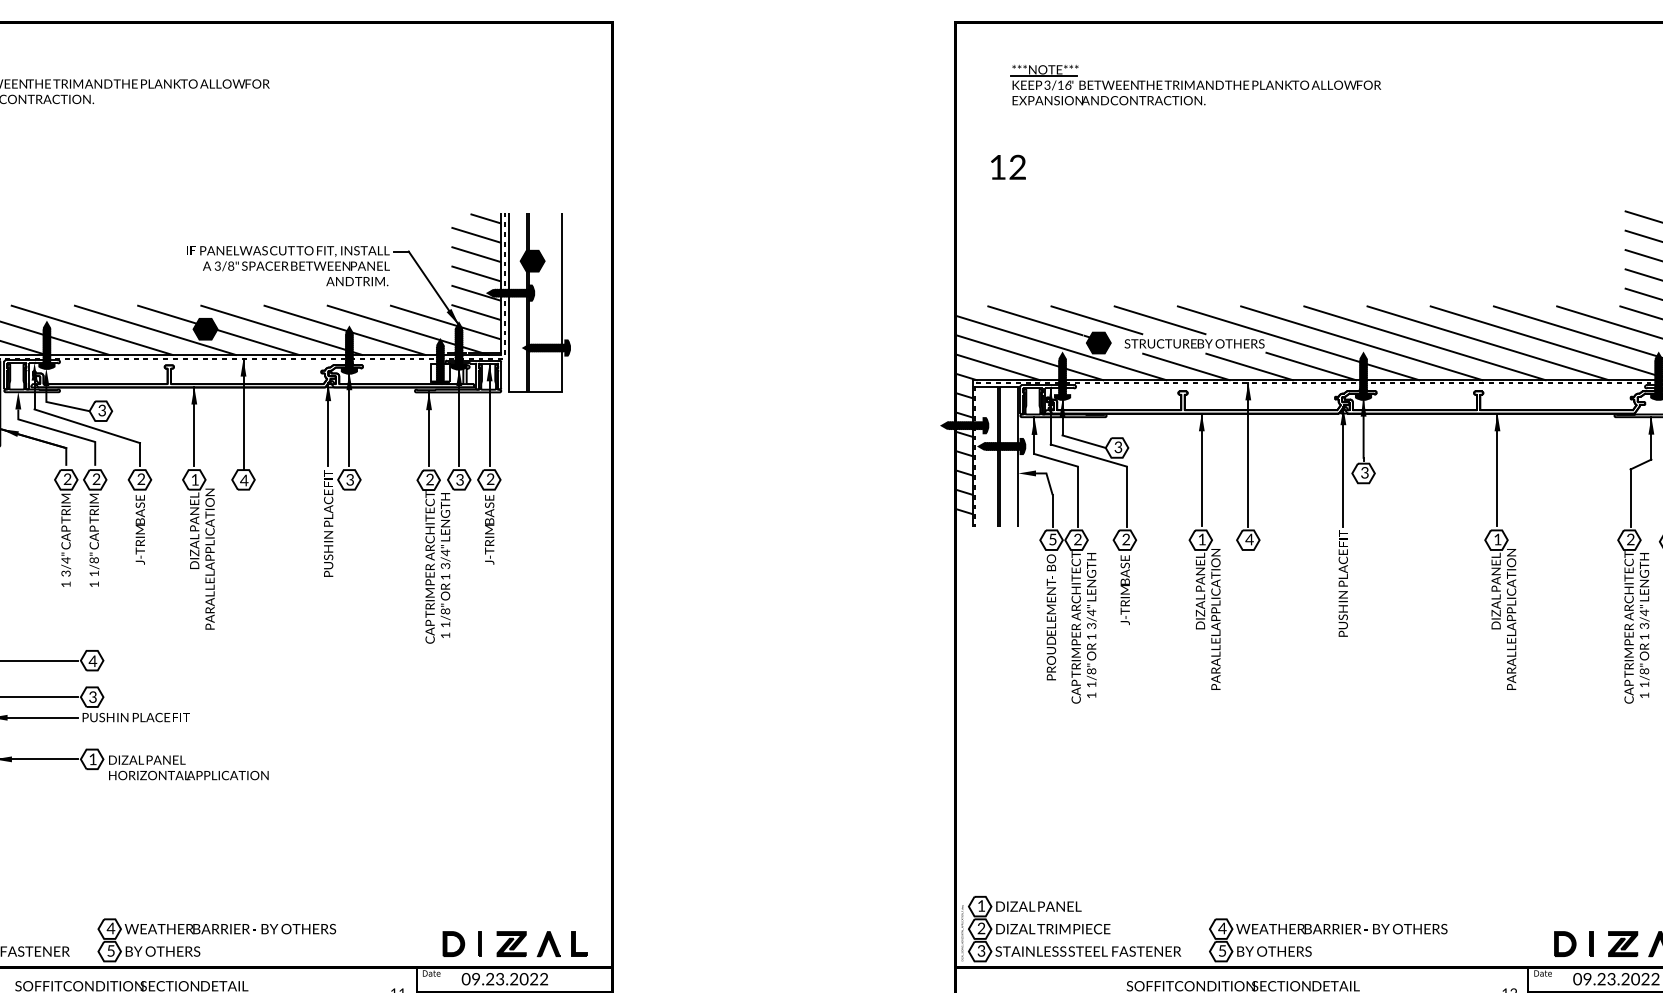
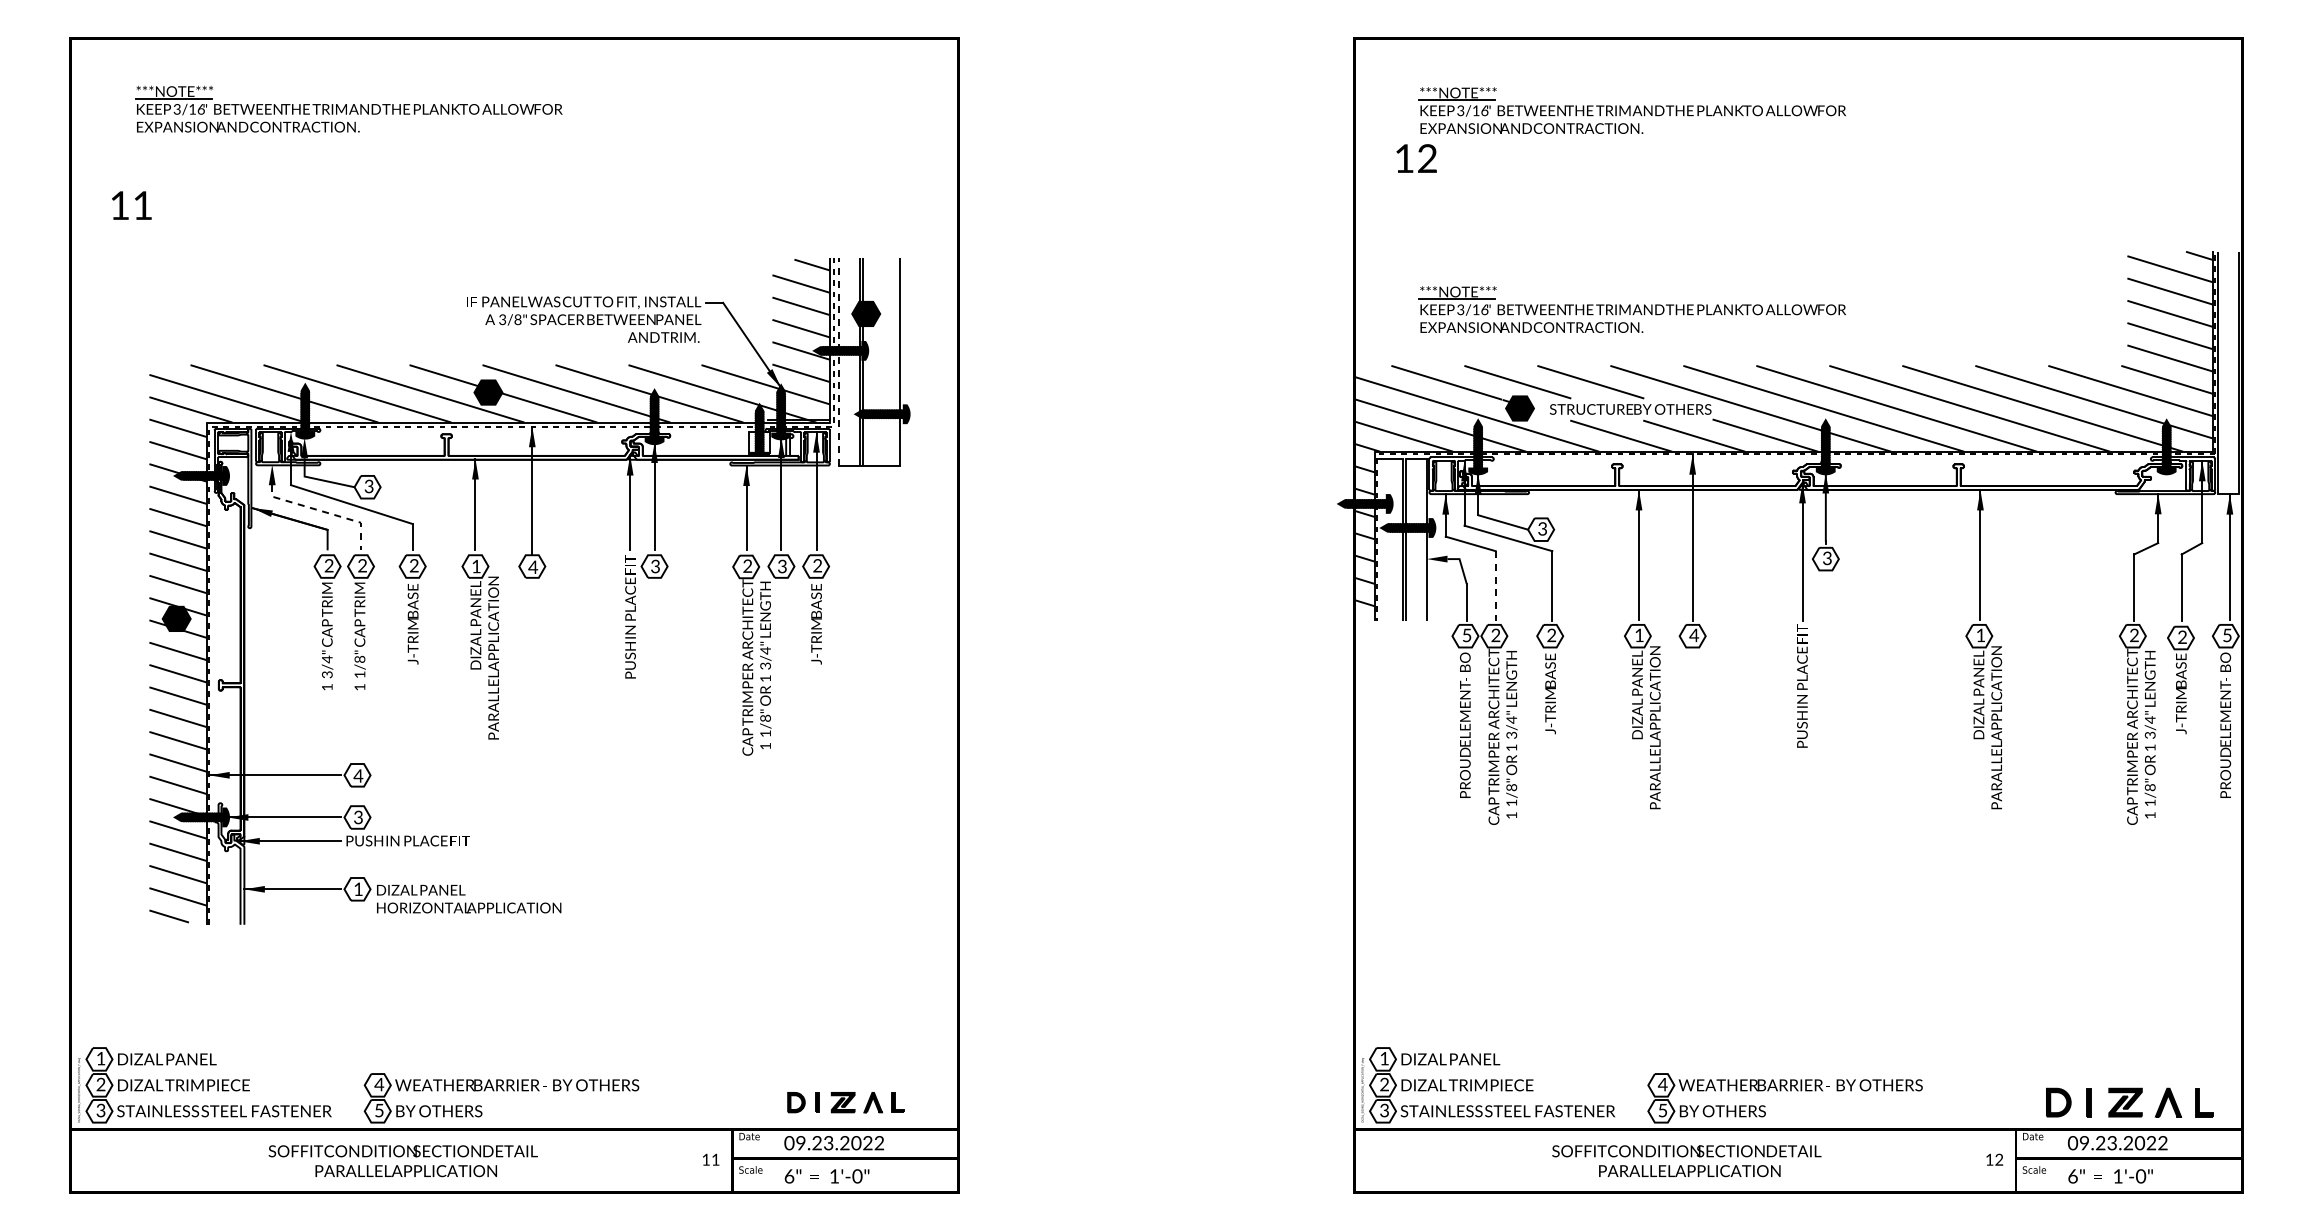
text: (1008, 167) -> (1416, 158), moved
part: (1195, 257) -> (1631, 309), added
line: (508, 302) -> (838, 361), solid -> dashed
line: (63, 433) -> (324, 512), solid -> dashed
line: (1077, 497) -> (1495, 586), solid -> dashed
part: (514, 943) -> (845, 1102), size x0.7

